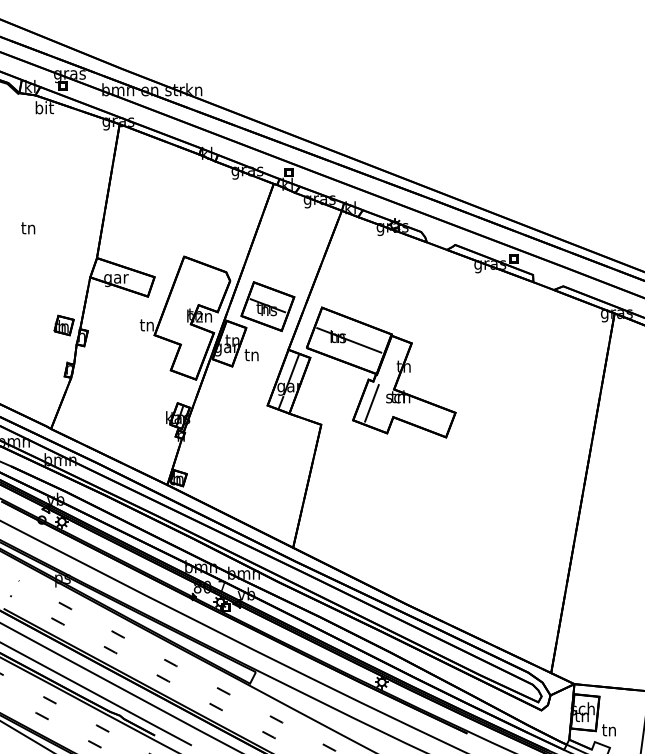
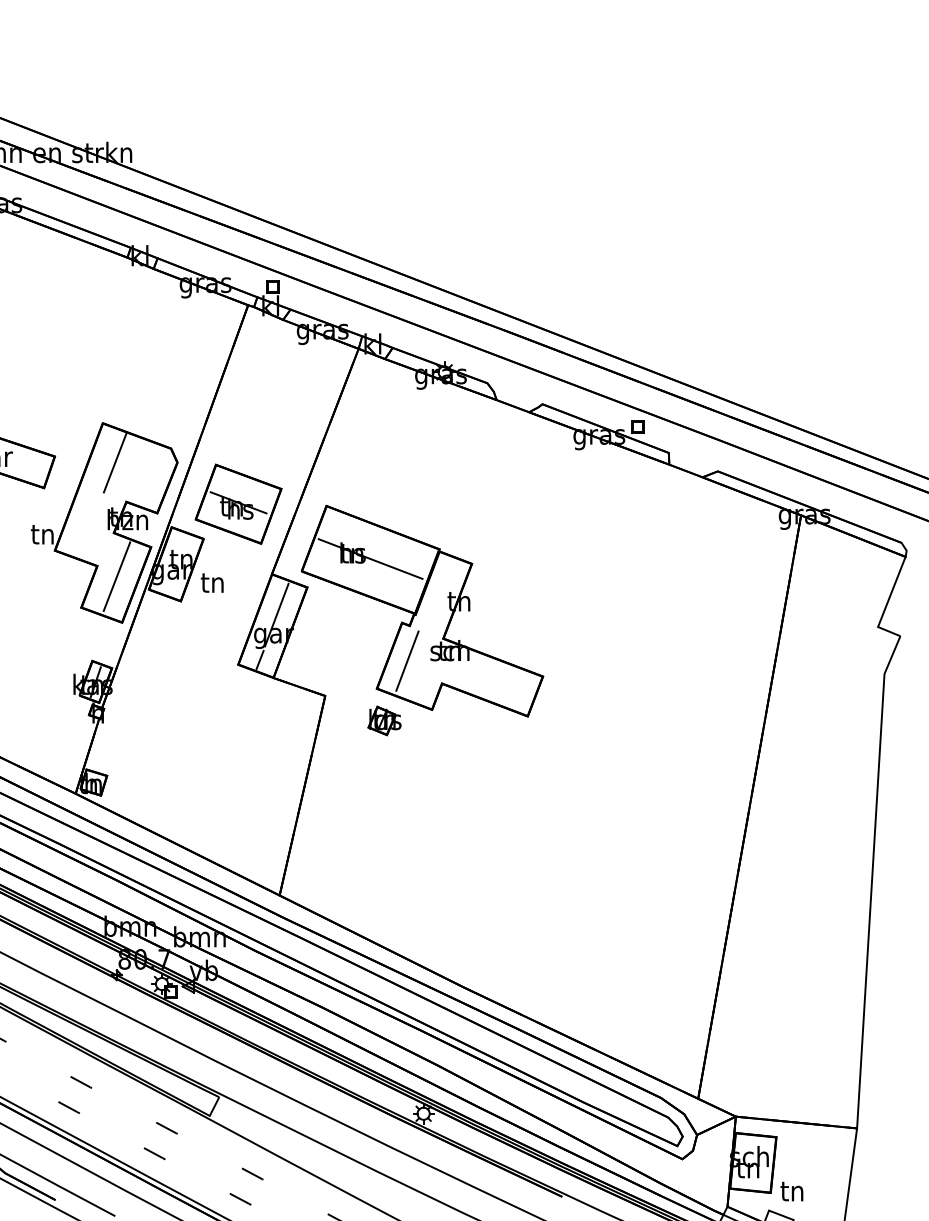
line: (191, 281) -> (114, 463), added
line: (192, 351) -> (116, 577), added
part: (357, 439) -> (383, 719), added

